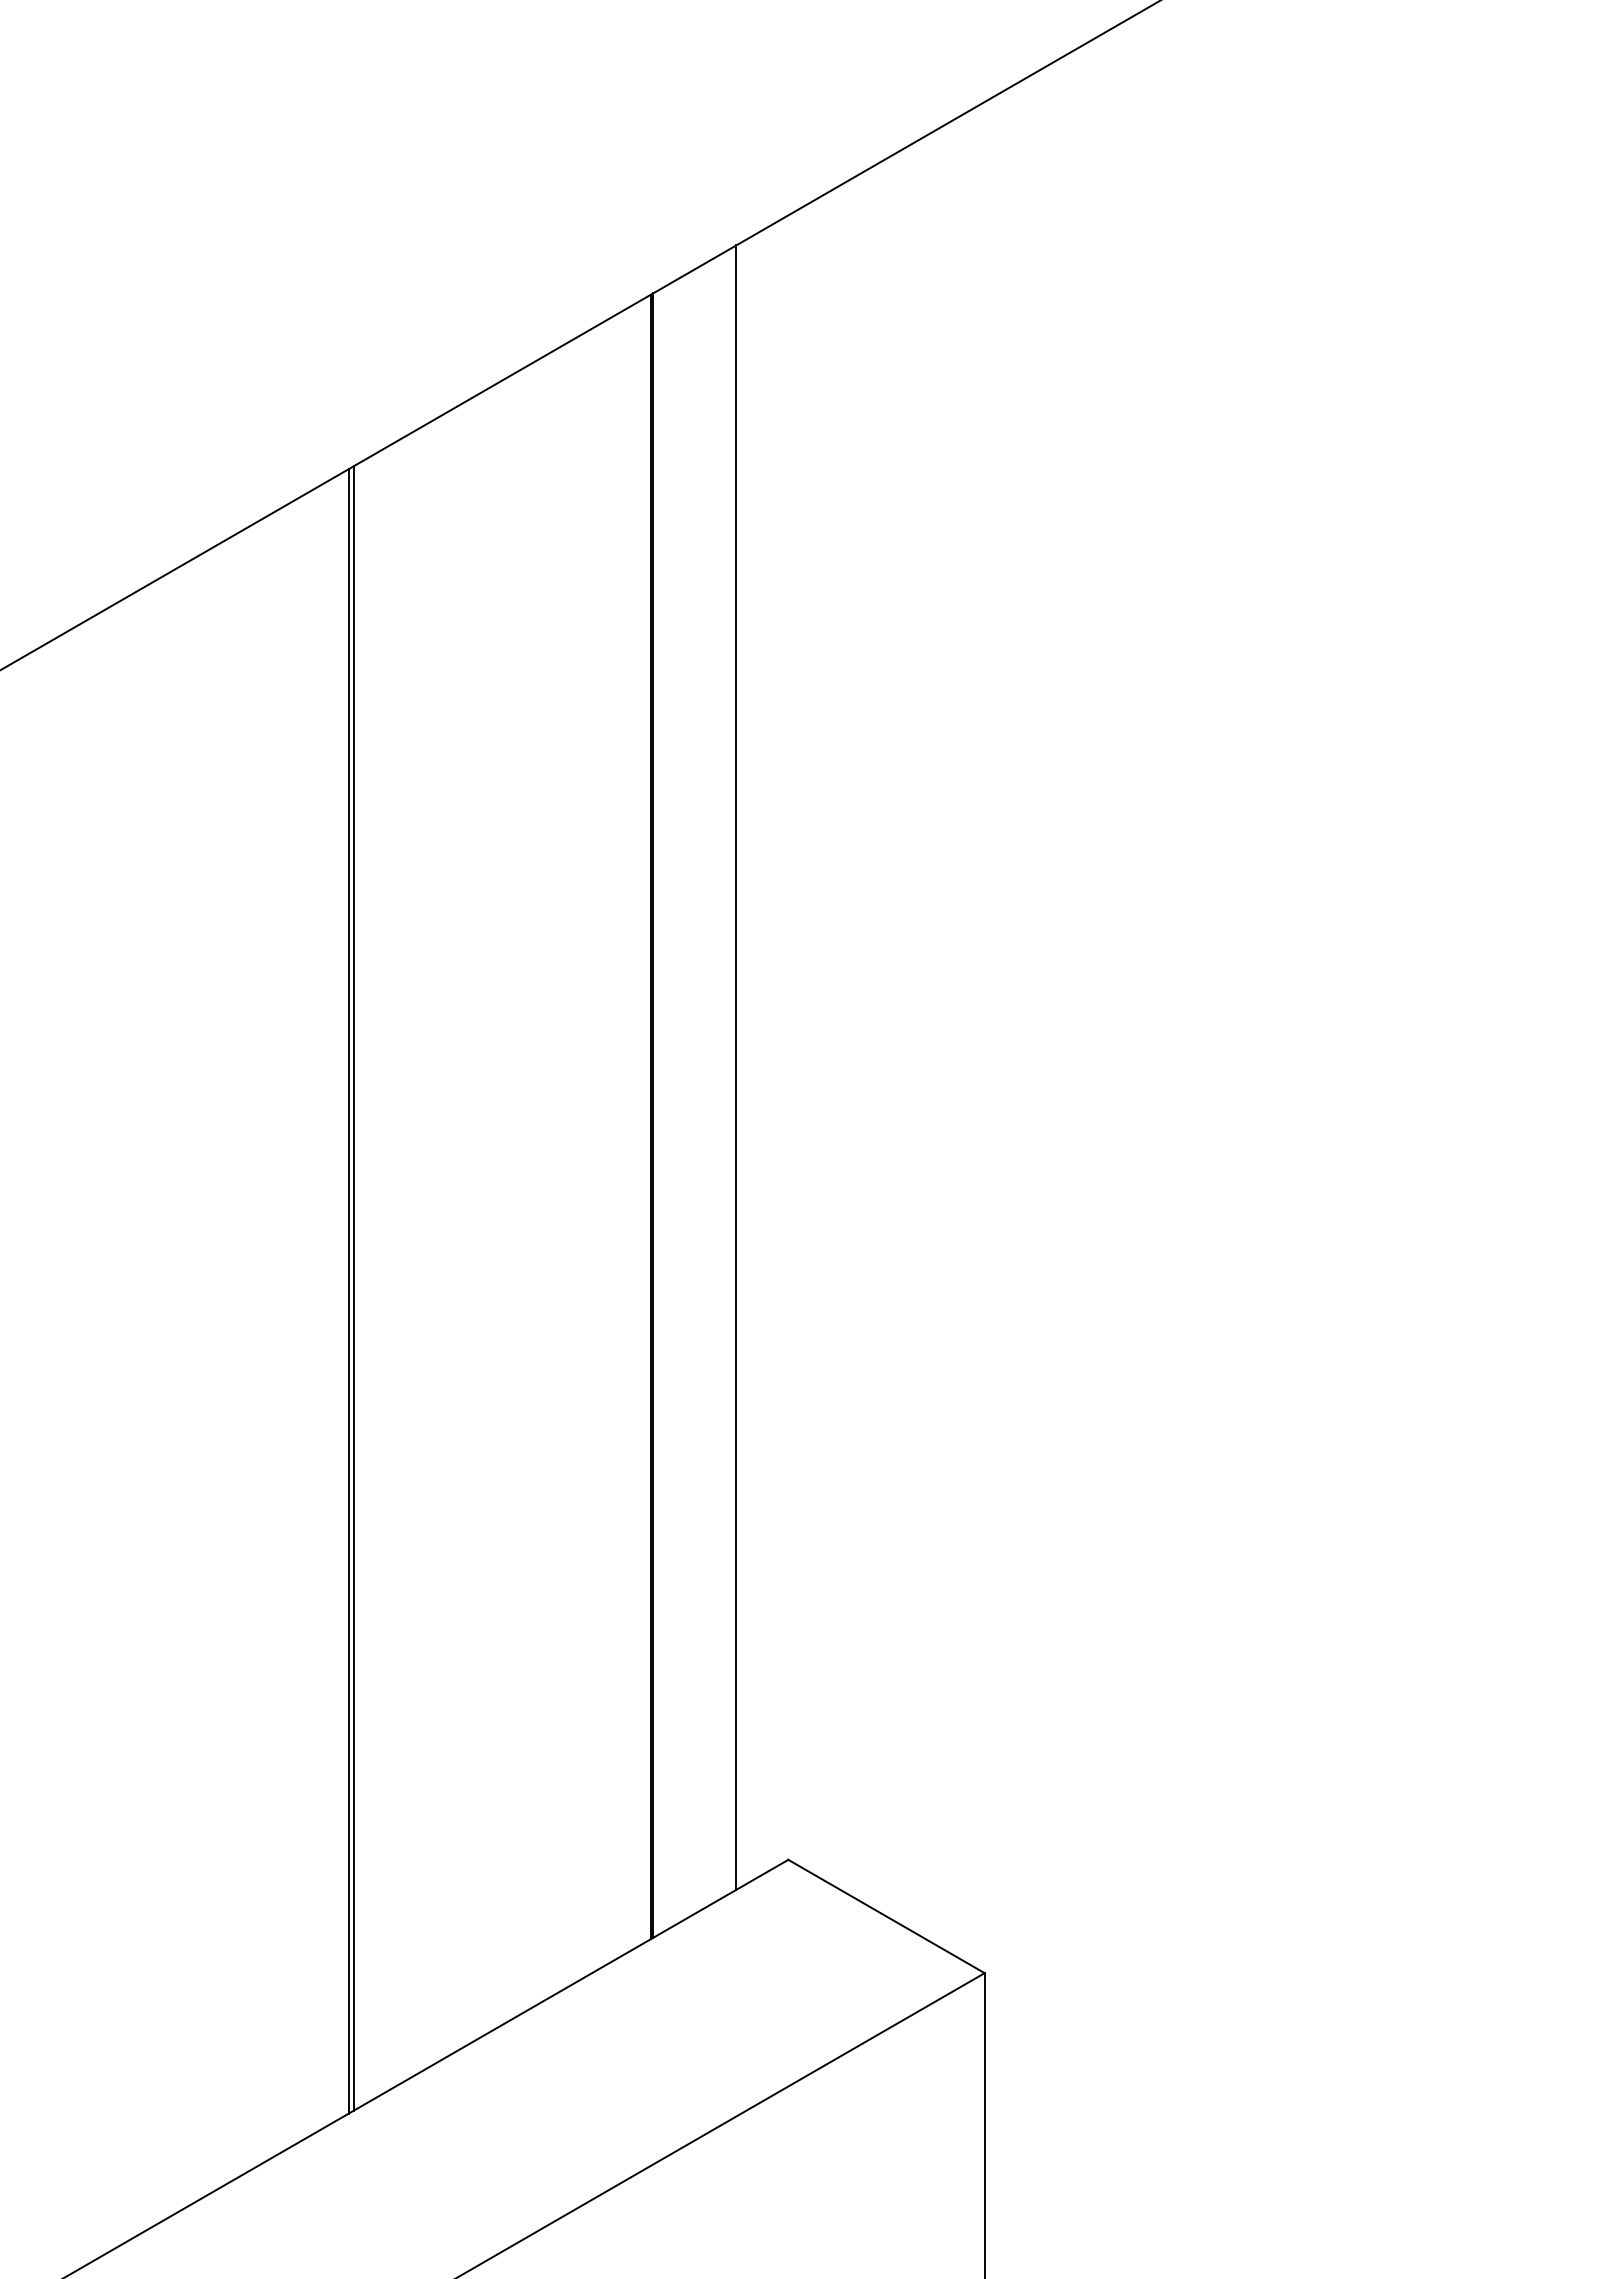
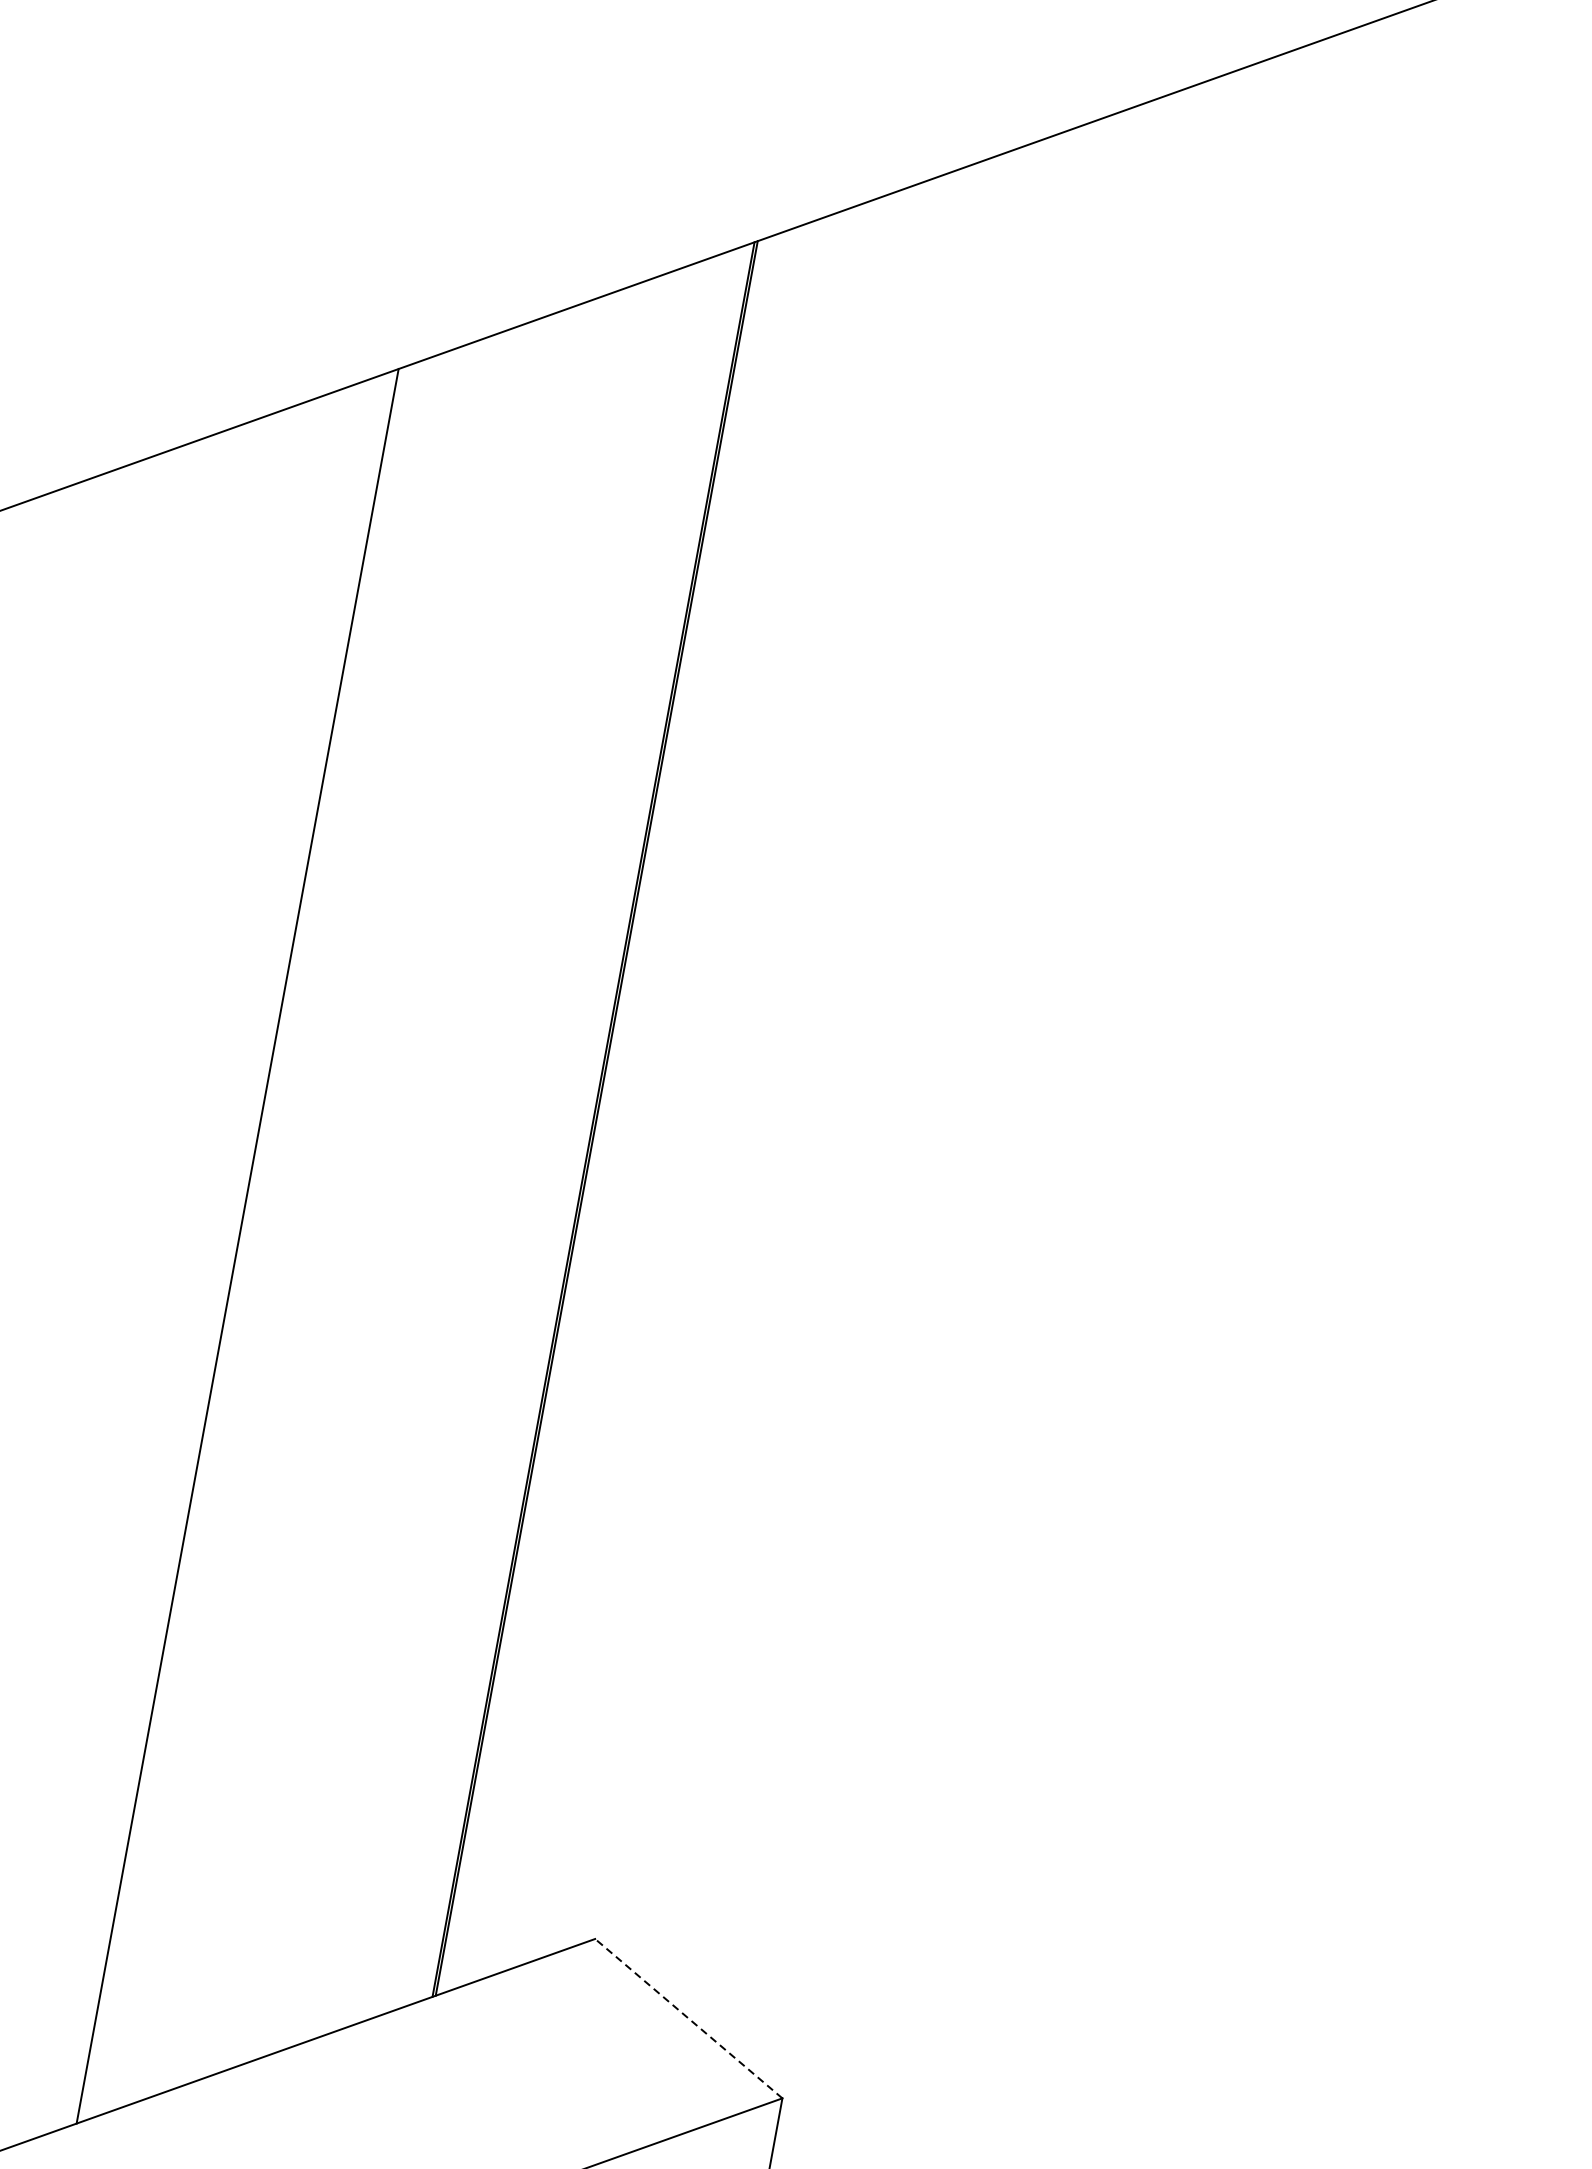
line: (736, 1067) -> (694, 1083), removed
line: (354, 1288) -> (244, 1244), removed
line: (886, 1916) -> (688, 2018), solid -> dashed

